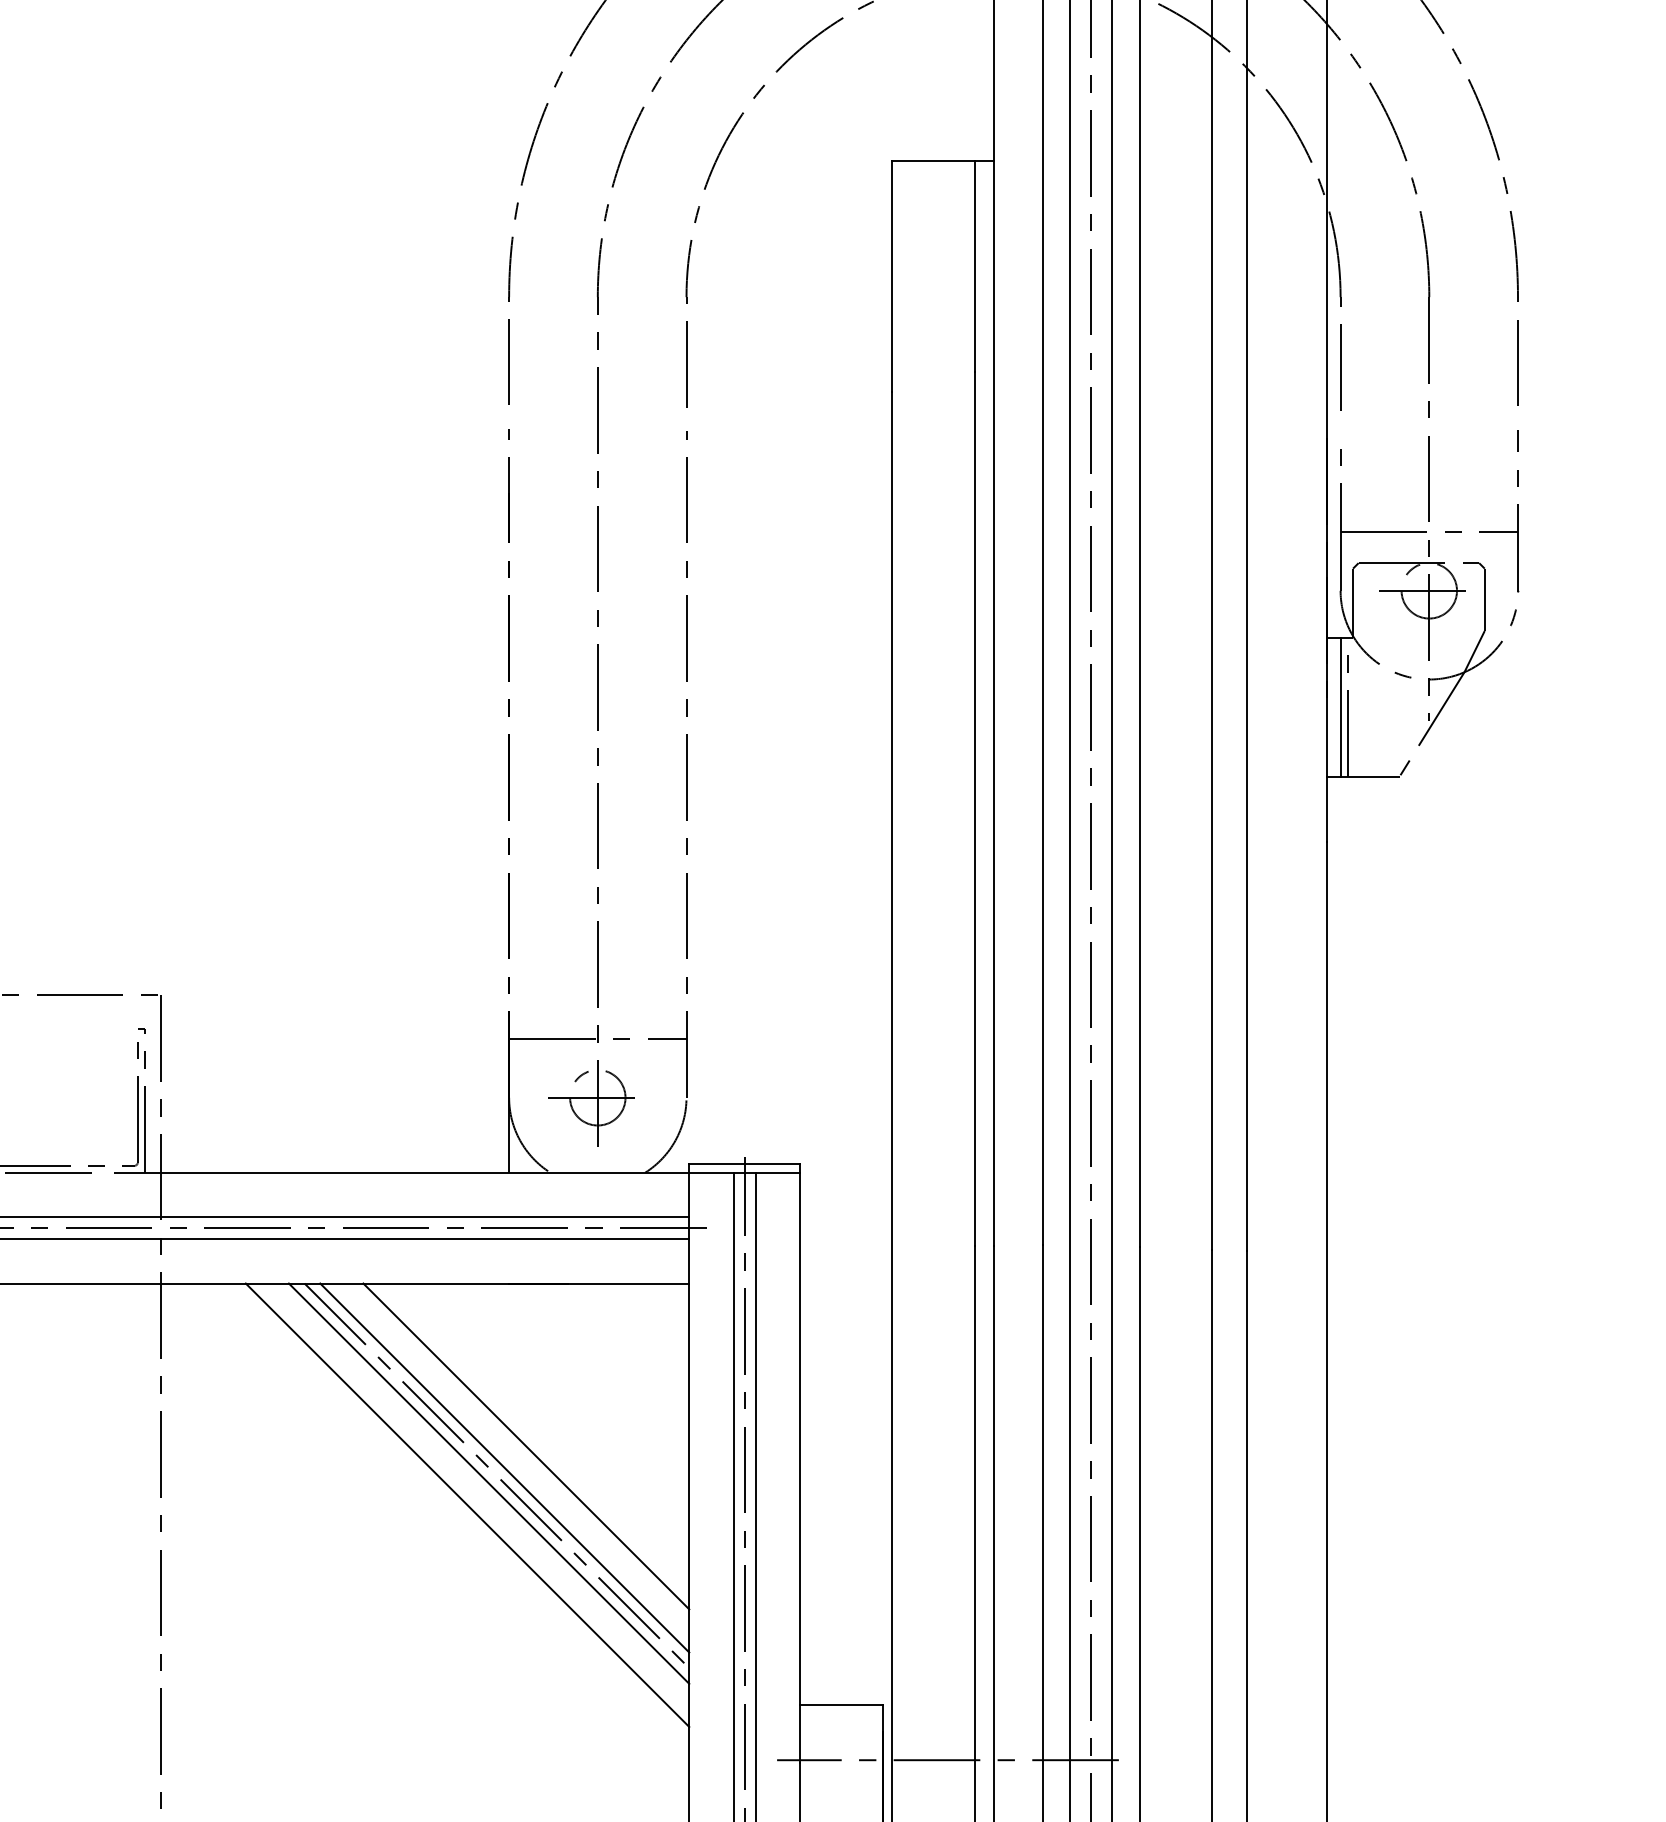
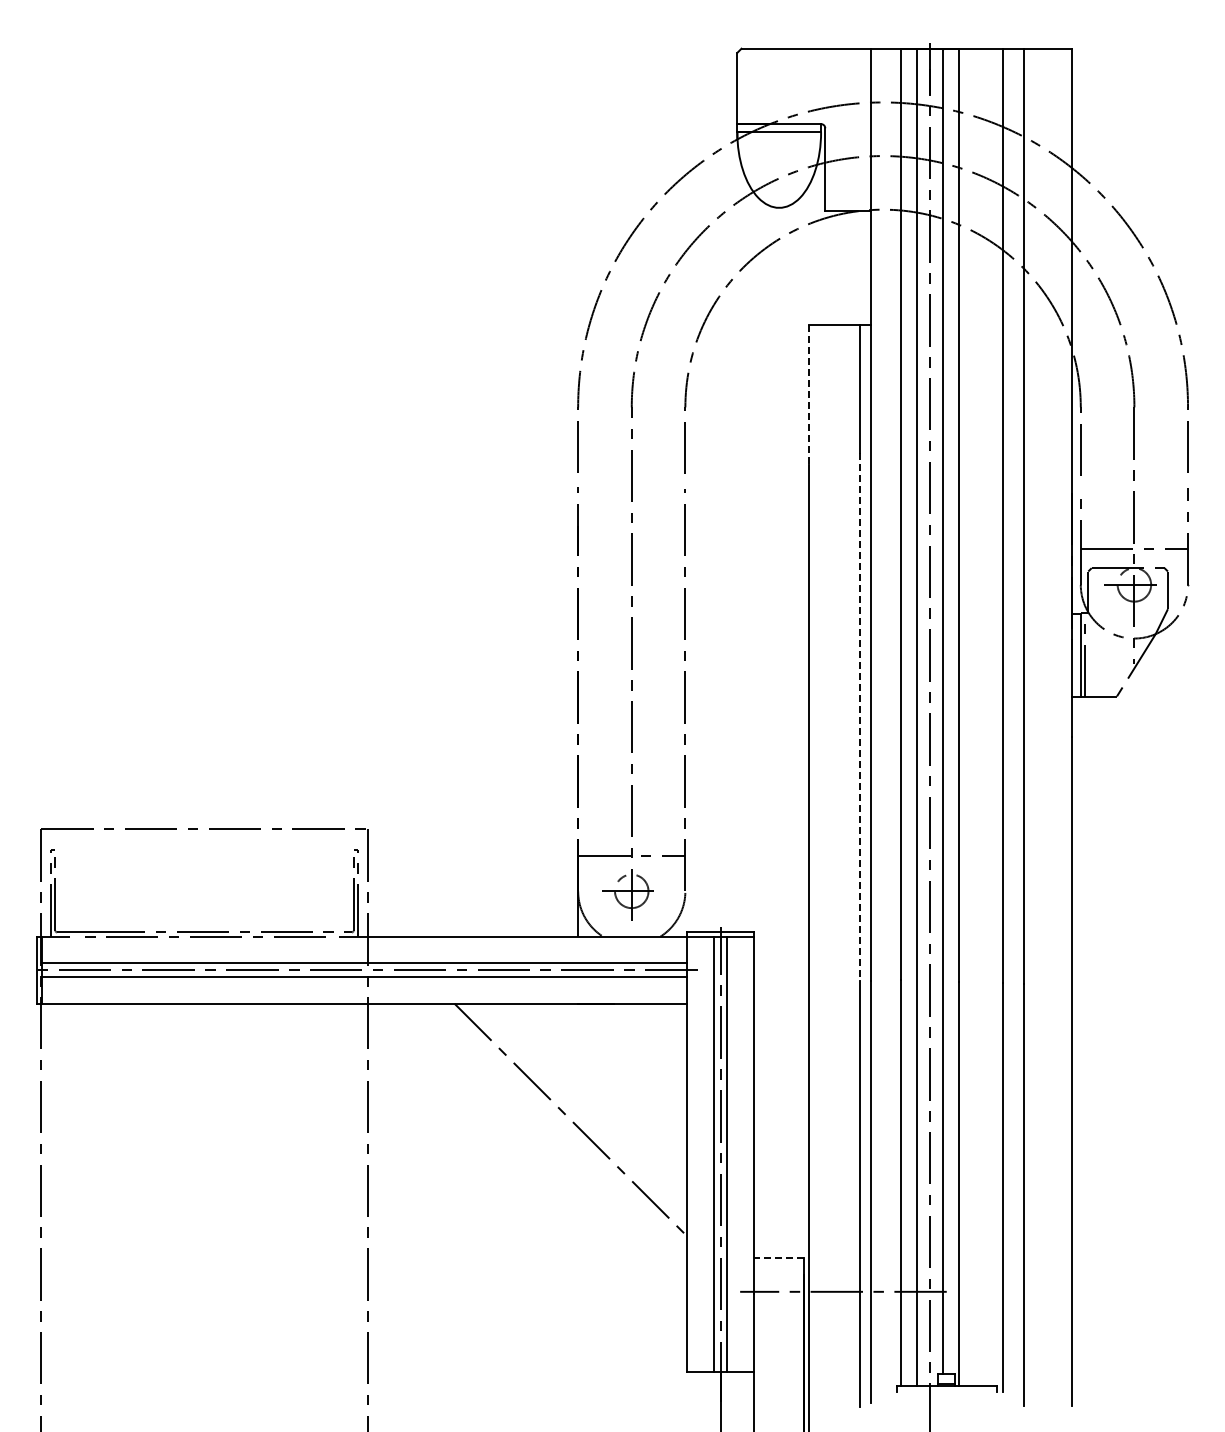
line: (891, 277) -> (809, 395), solid -> dashed
line: (974, 810) -> (859, 717), solid -> dashed
line: (526, 1445) -> (588, 1101), removed
line: (504, 1466) -> (575, 1114), removed
line: (489, 1483) -> (566, 1124), removed
line: (466, 1504) -> (552, 1137), removed
line: (840, 1705) -> (778, 1258), solid -> dashed

